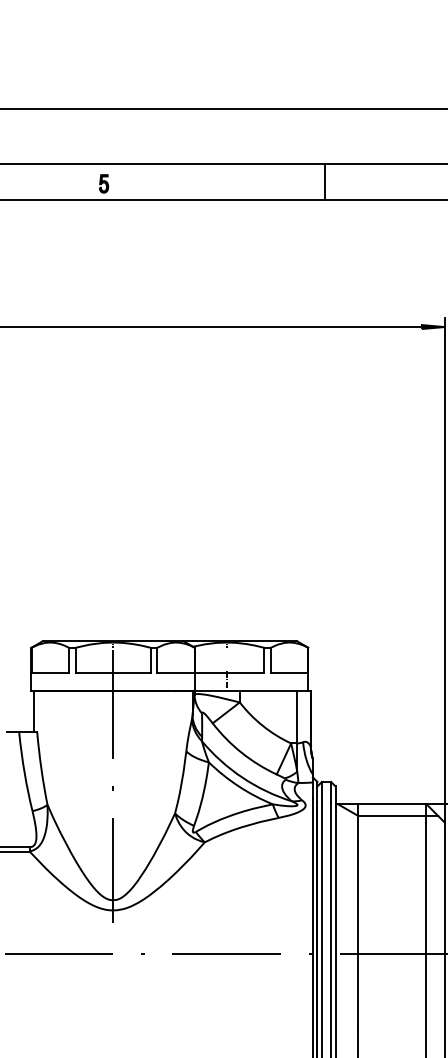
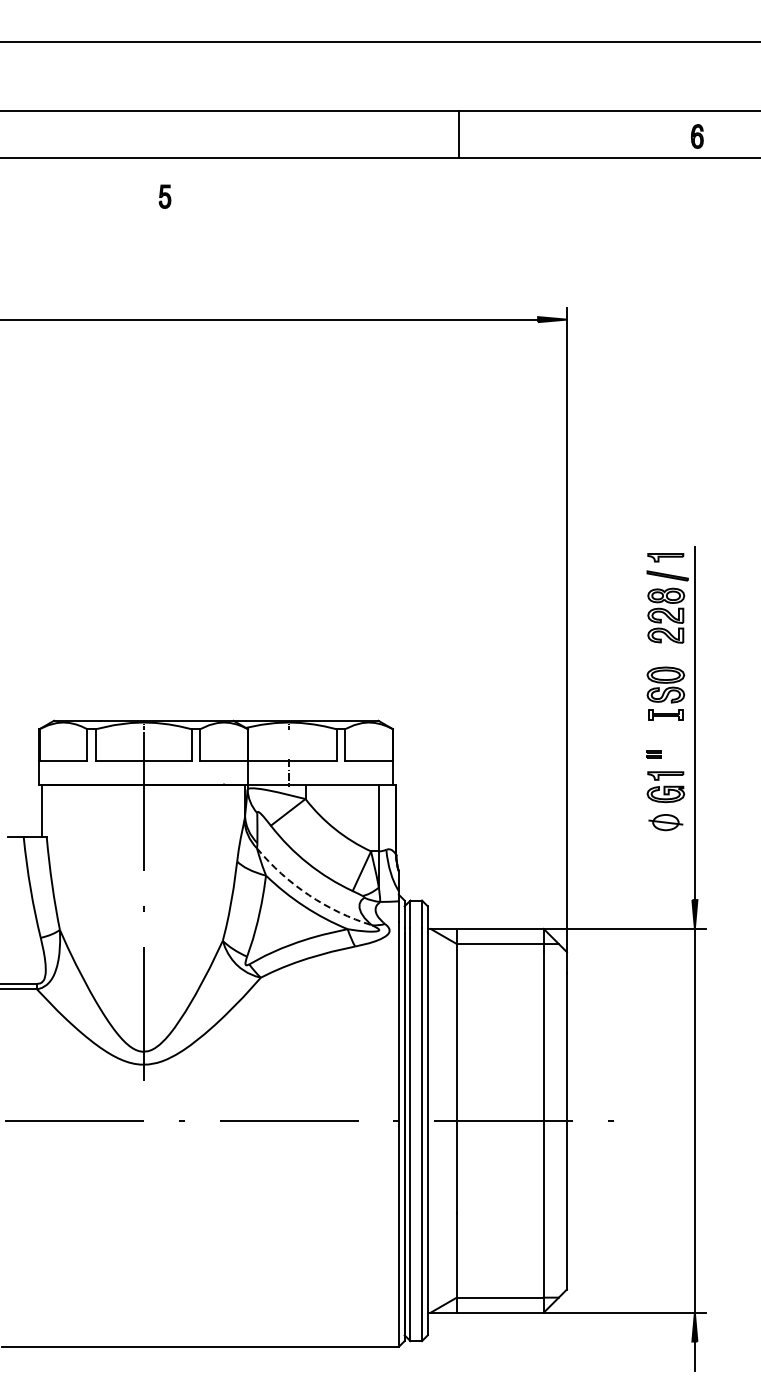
line: (325, 182) -> (459, 134), moved
part: (103, 183) -> (164, 196), moved
arc: (242, 777) -> (308, 895), solid -> dashed

